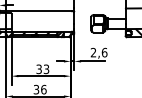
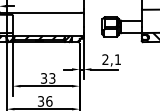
text: (104, 52) -> (117, 59), 2,6 -> 2,1

